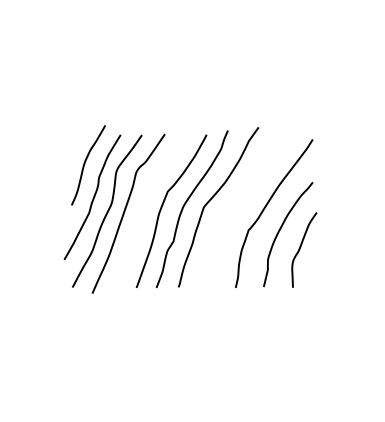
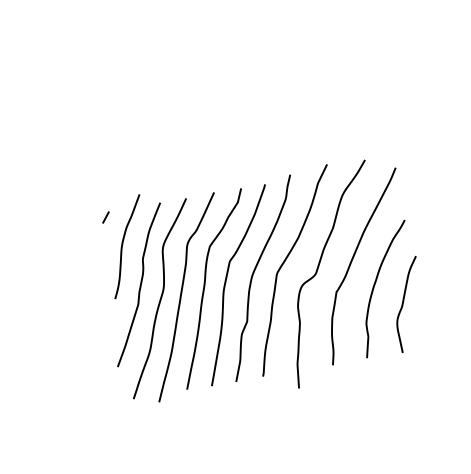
curve: (75, 138) -> (105, 216), added
curve: (145, 207) -> (205, 286), added
curve: (237, 210) -> (318, 270), added

